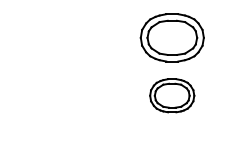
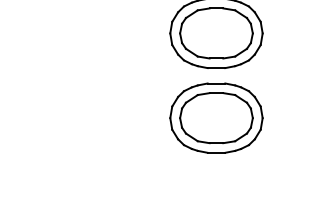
part: (171, 95) -> (215, 117), size x1.43

